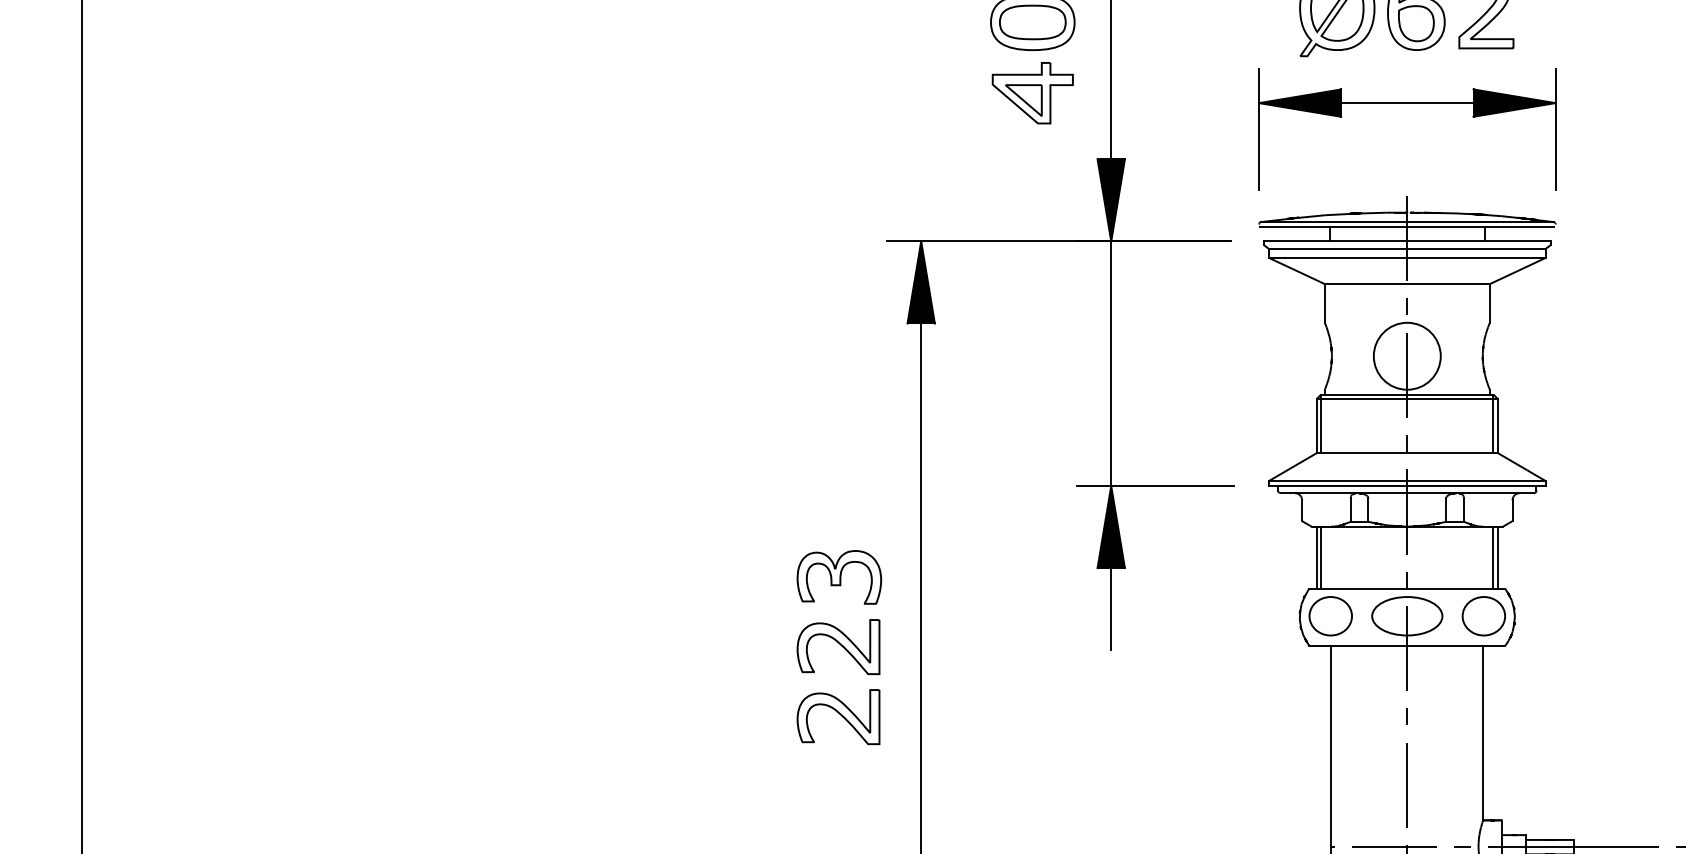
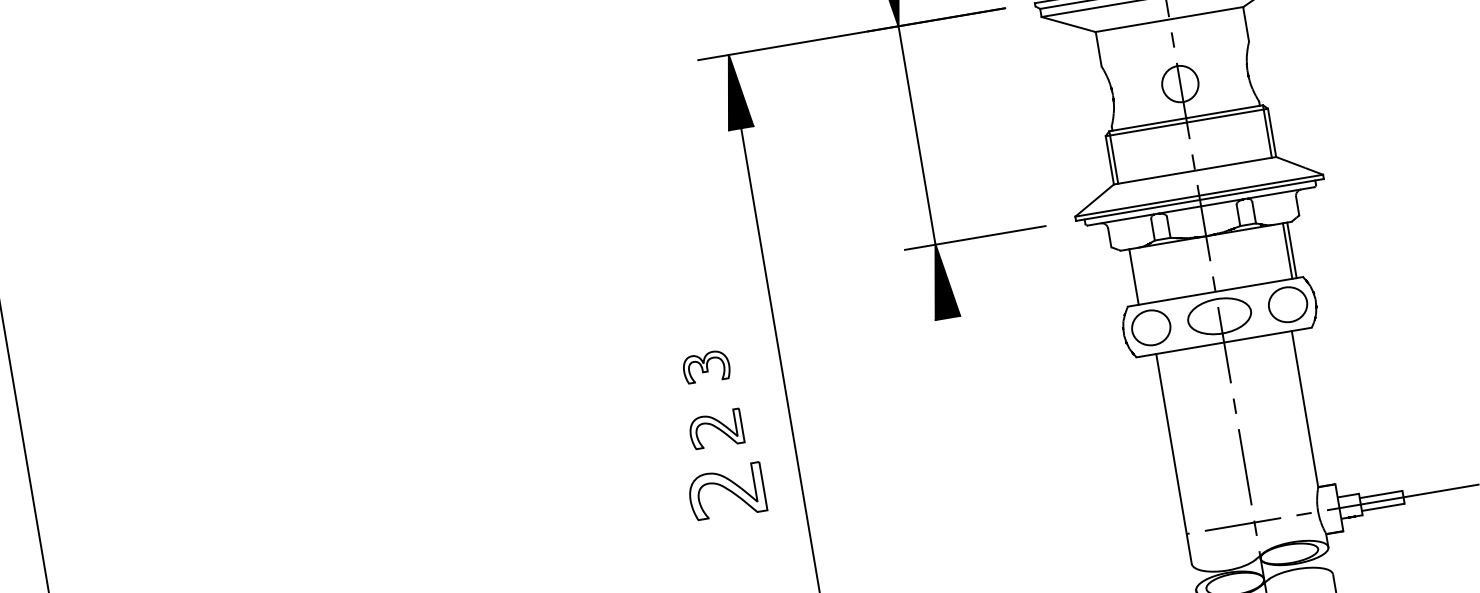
circle: (1406, 355) -> (1179, 83), size x0.6
line: (1316, 557) -> (1129, 277), removed
part: (839, 577) -> (706, 367), size x0.6
line: (1111, 609) -> (954, 354), removed
part: (838, 646) -> (716, 429), size x0.7

